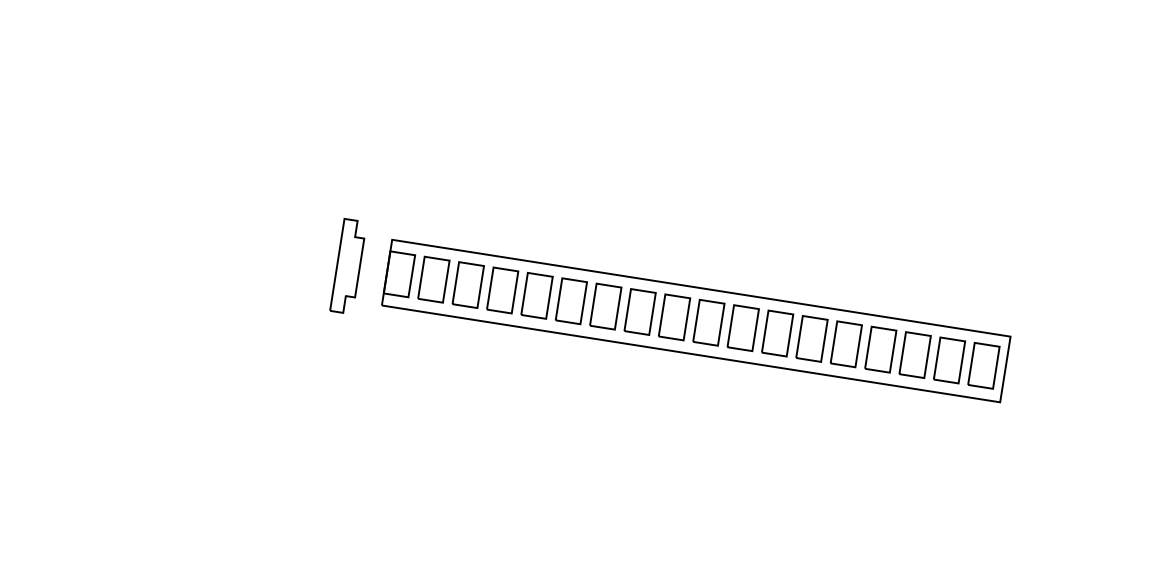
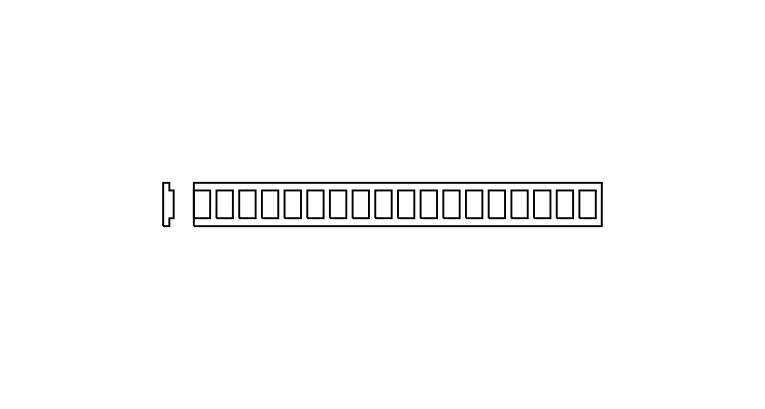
part: (348, 266) -> (168, 204), size x0.71

